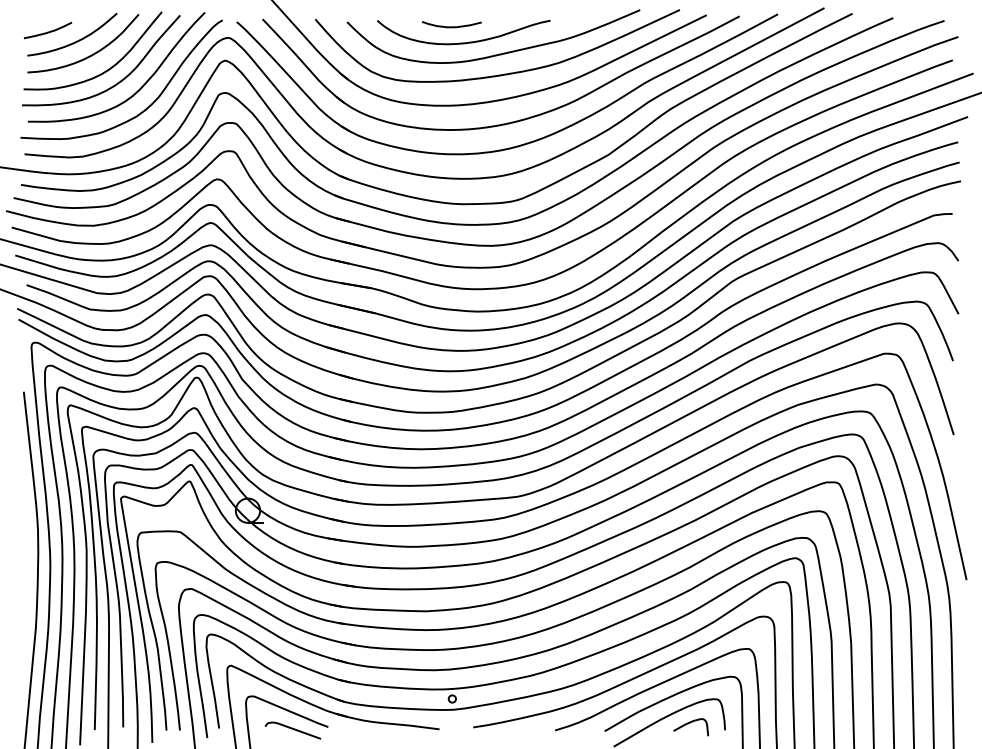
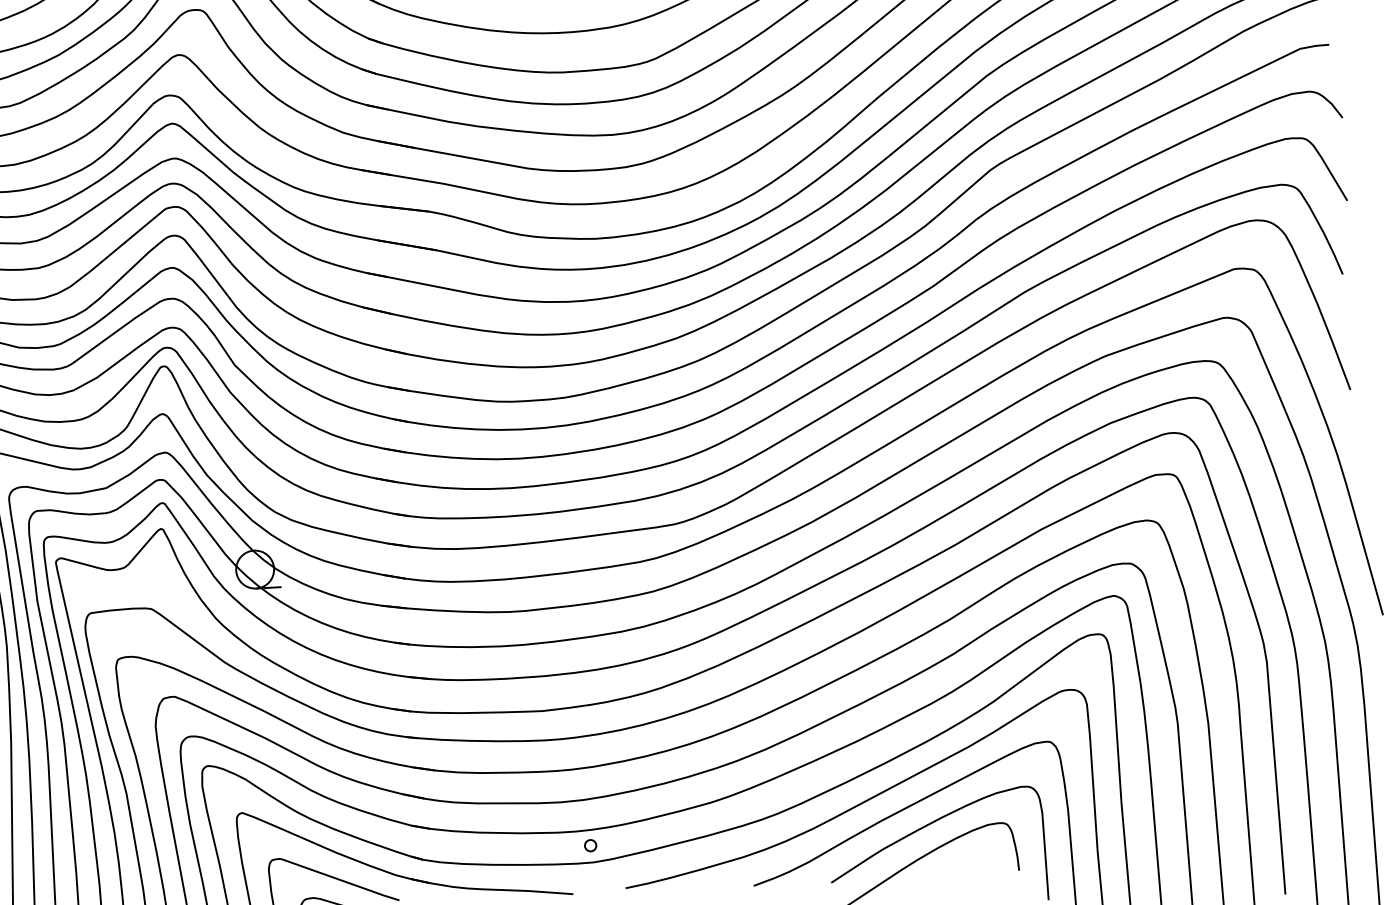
curve: (690, 723) -> (964, 863), removed

